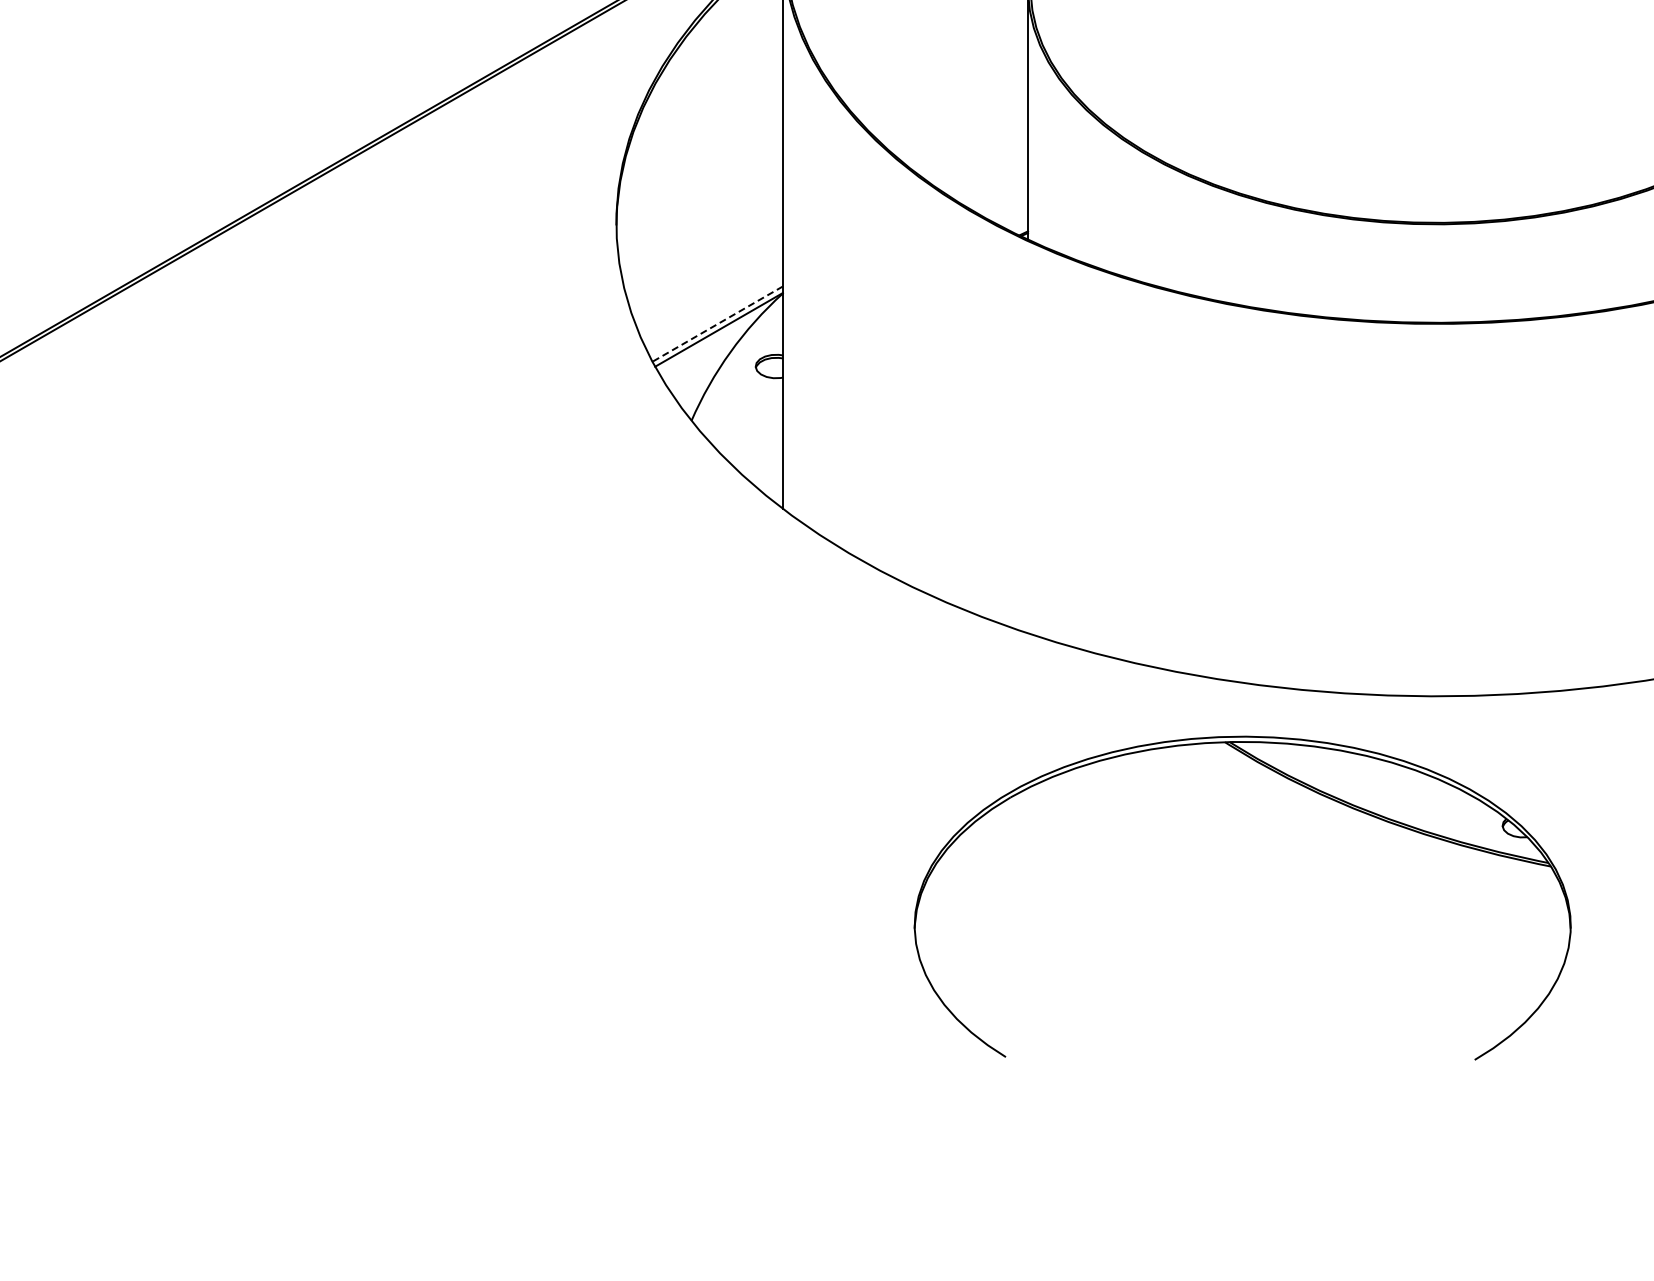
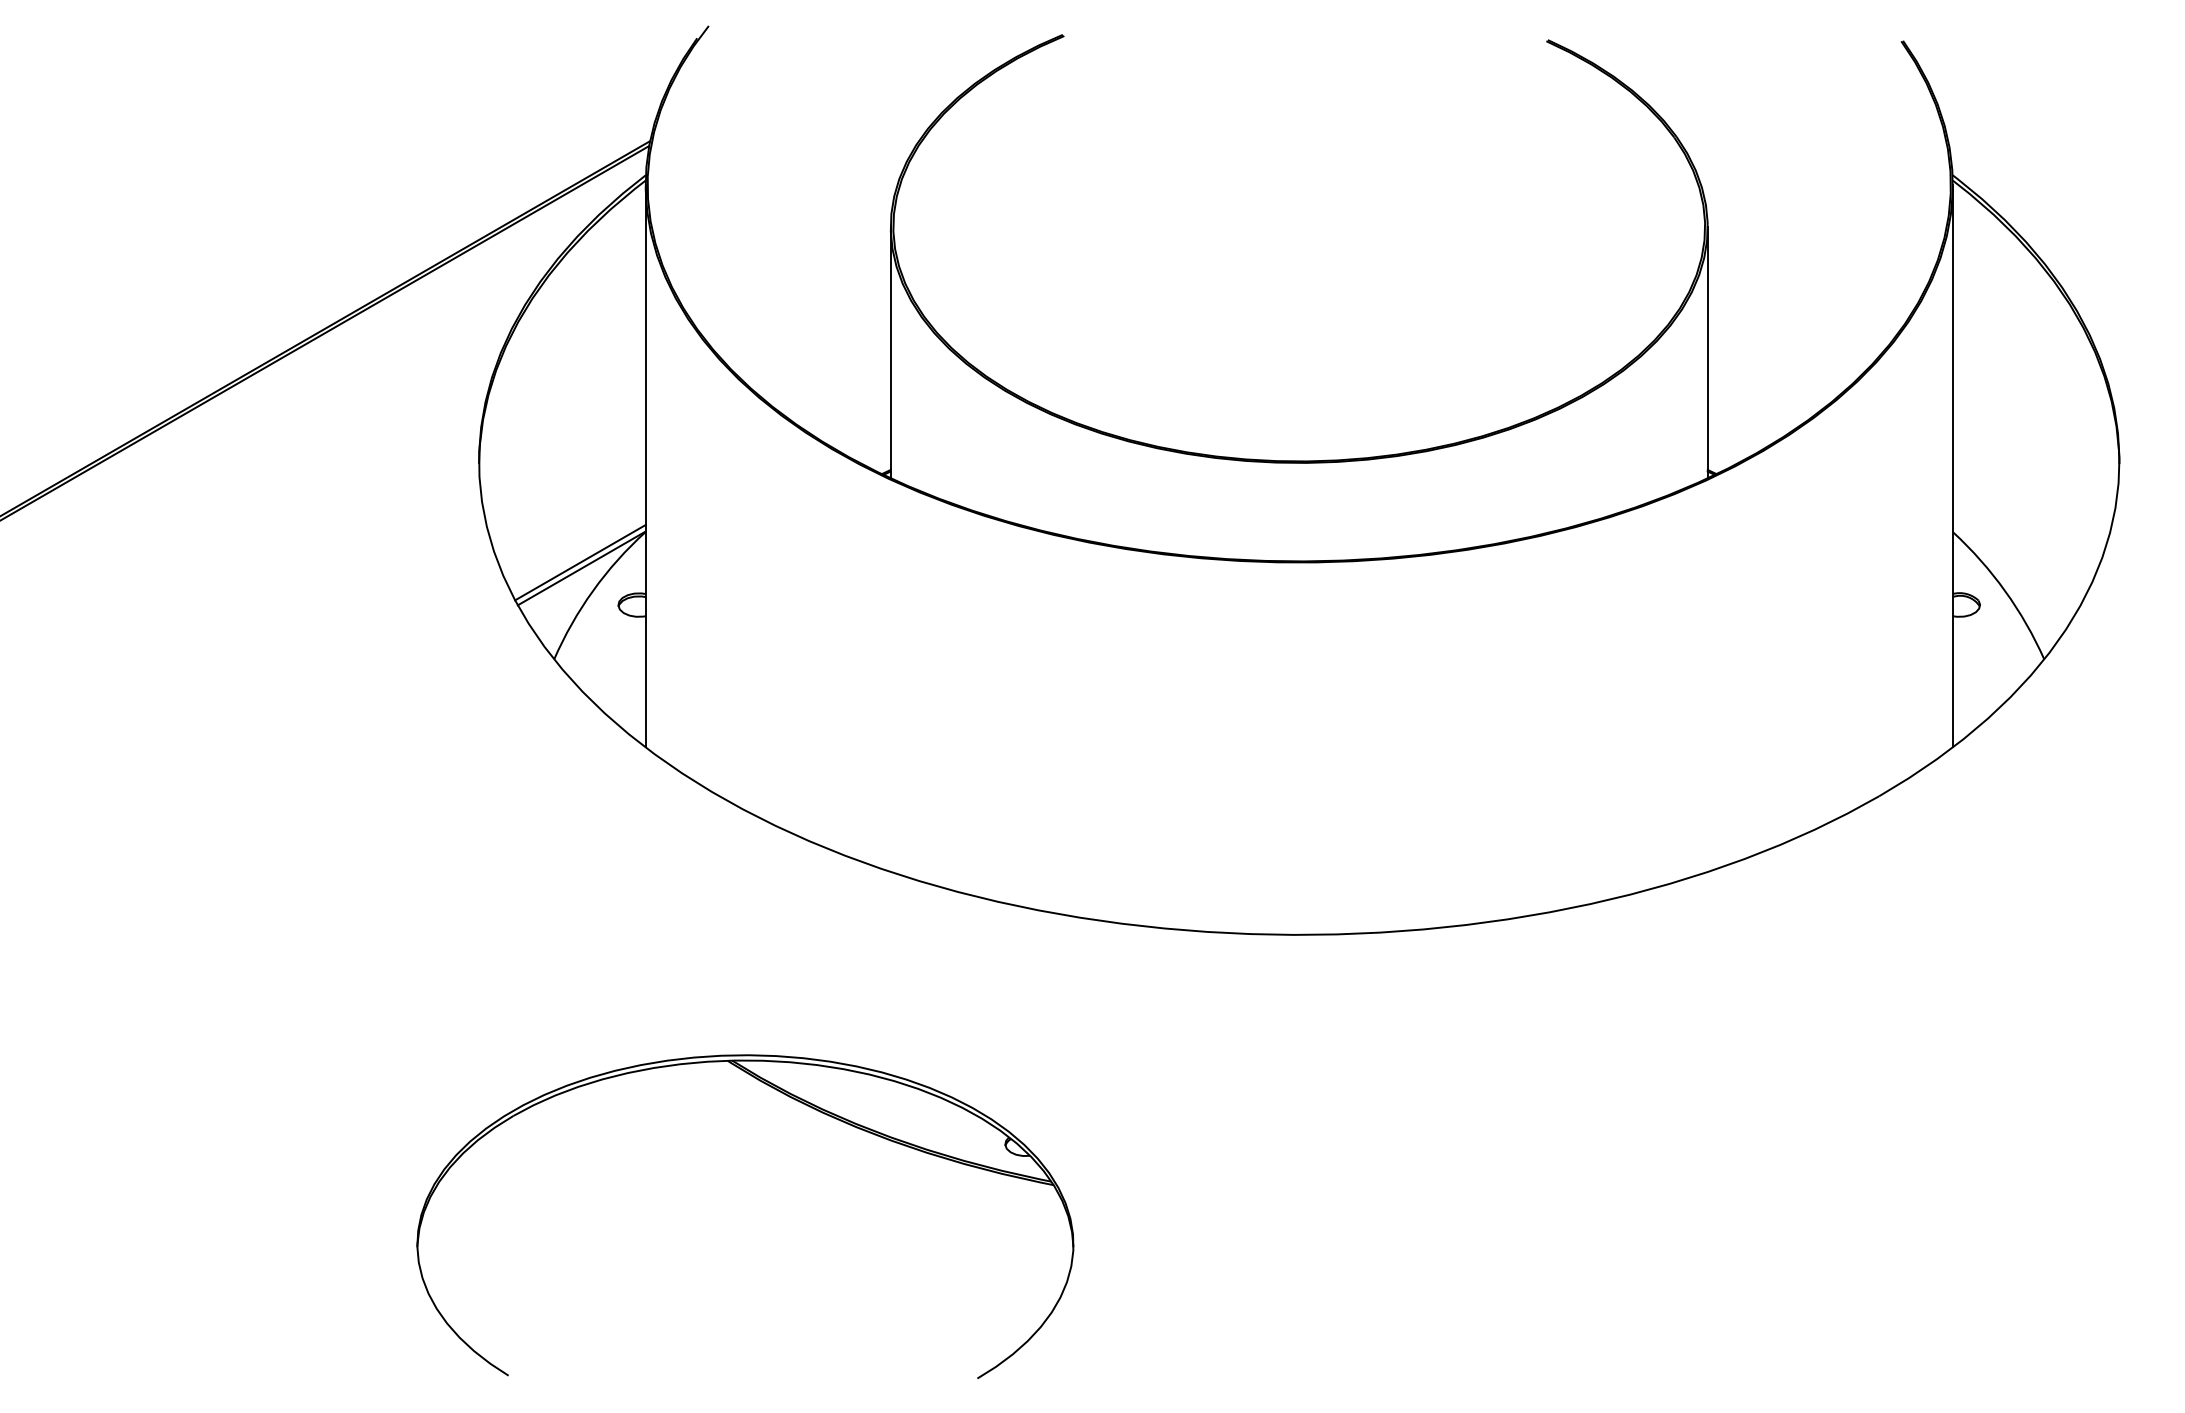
line: (716, 323) -> (579, 562), dashed -> solid
part: (1298, 784) -> (801, 1103), moved

